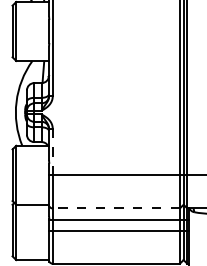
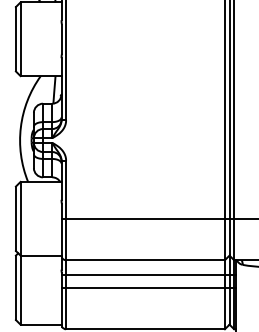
line: (53, 152) -> (66, 190), dashed -> solid
line: (116, 208) -> (145, 260), dashed -> solid

